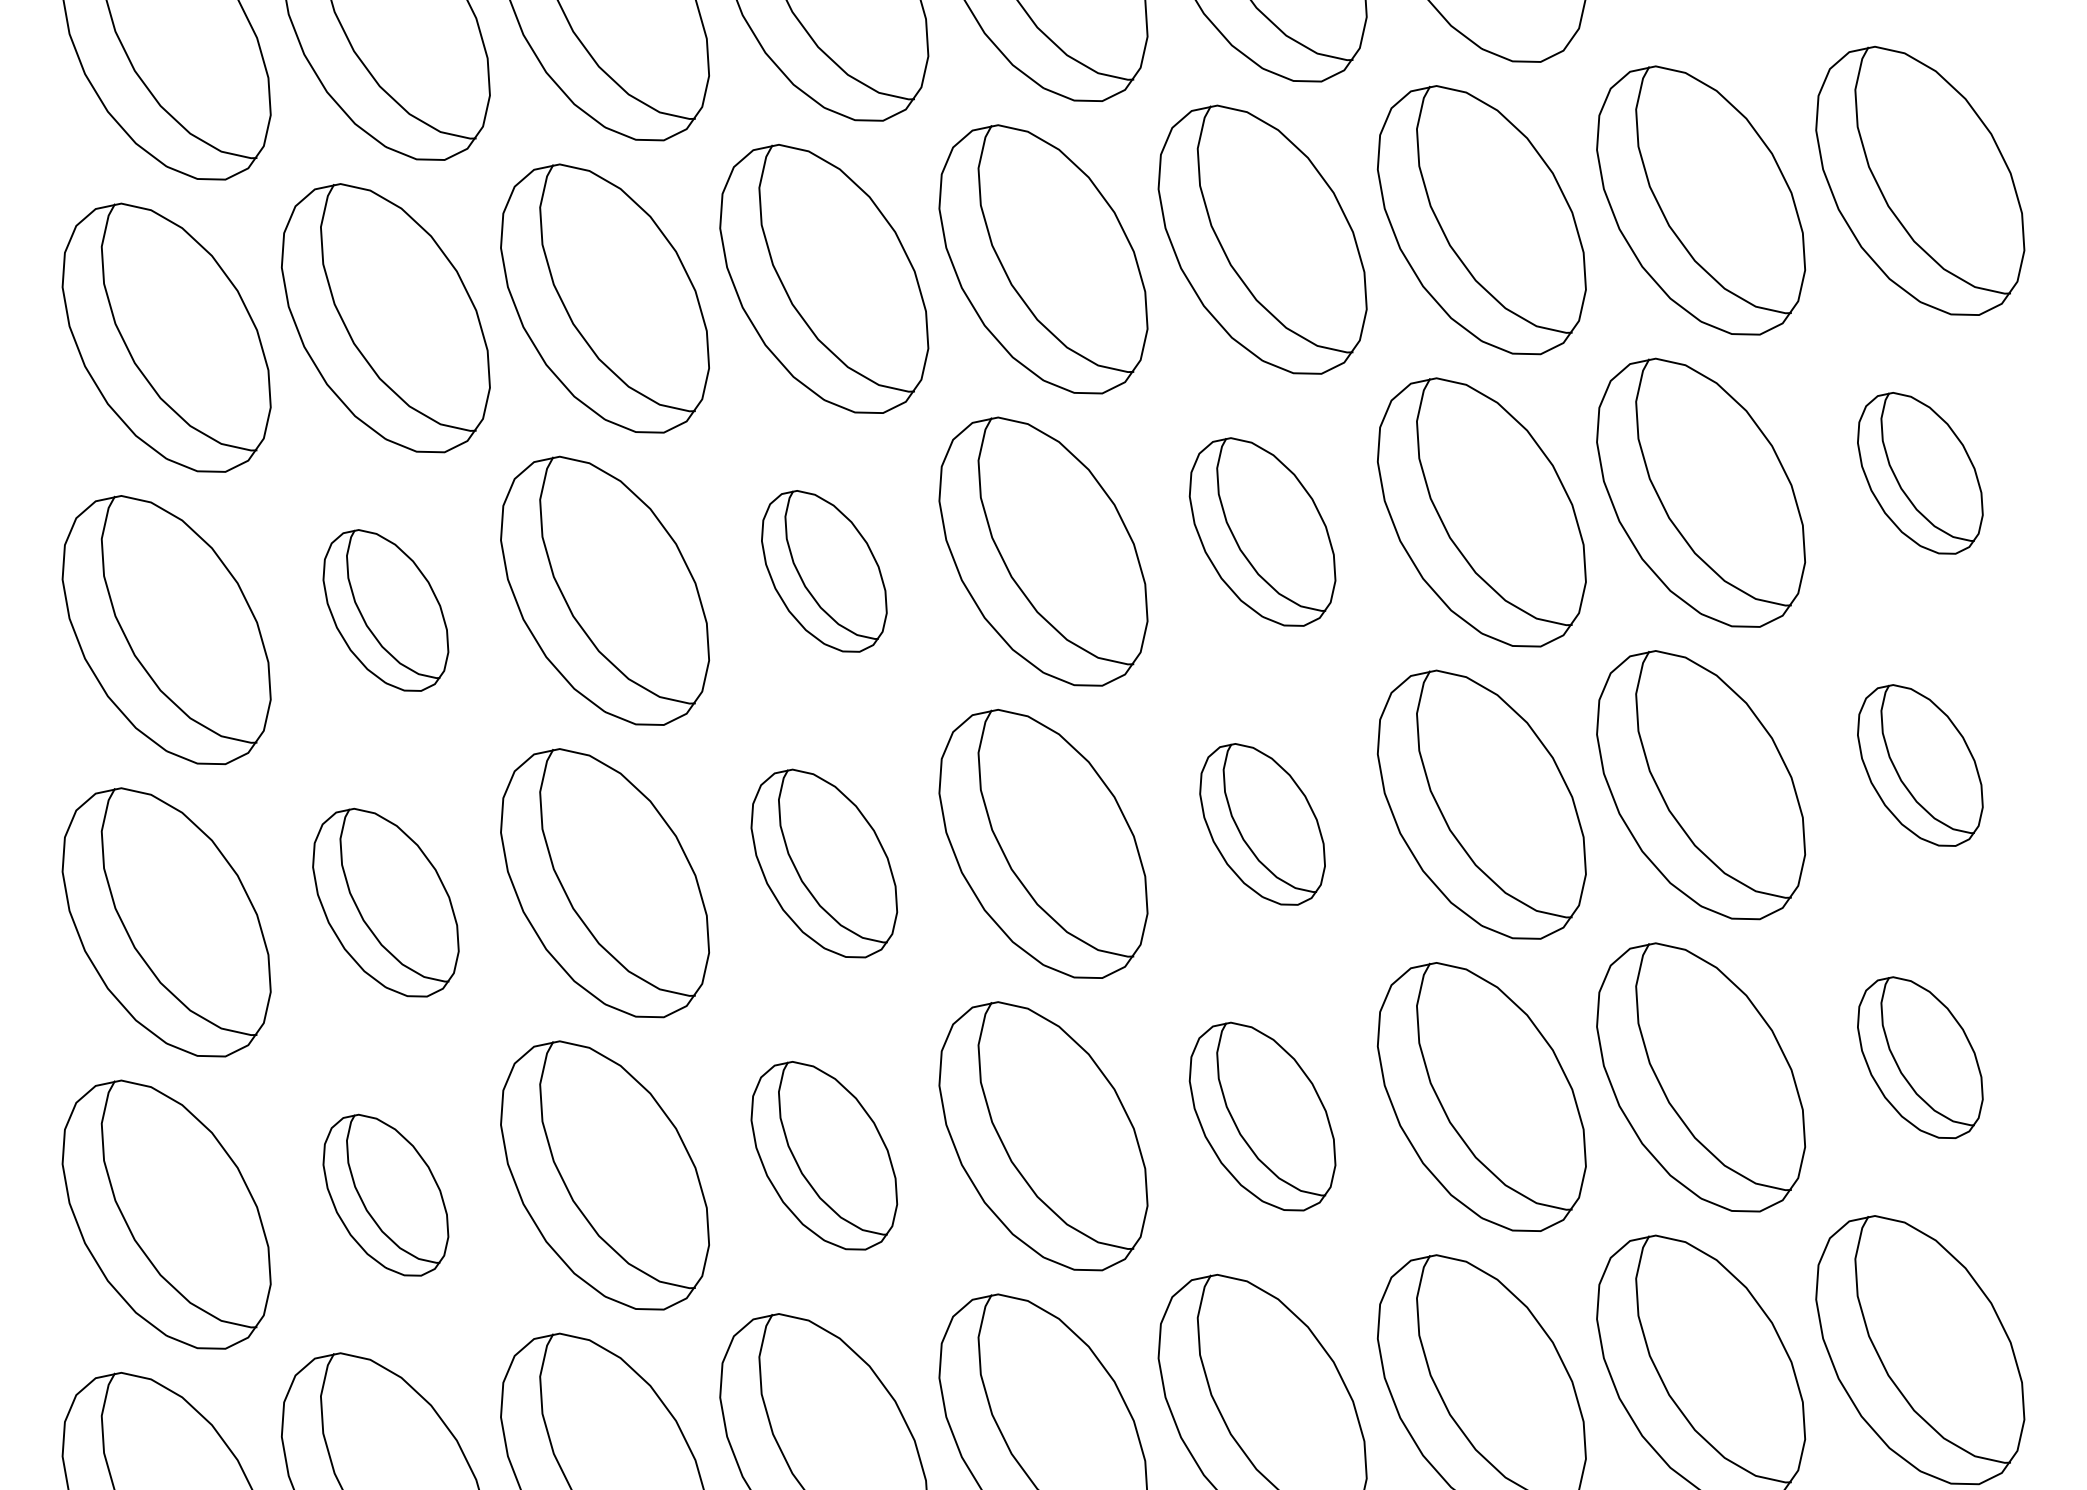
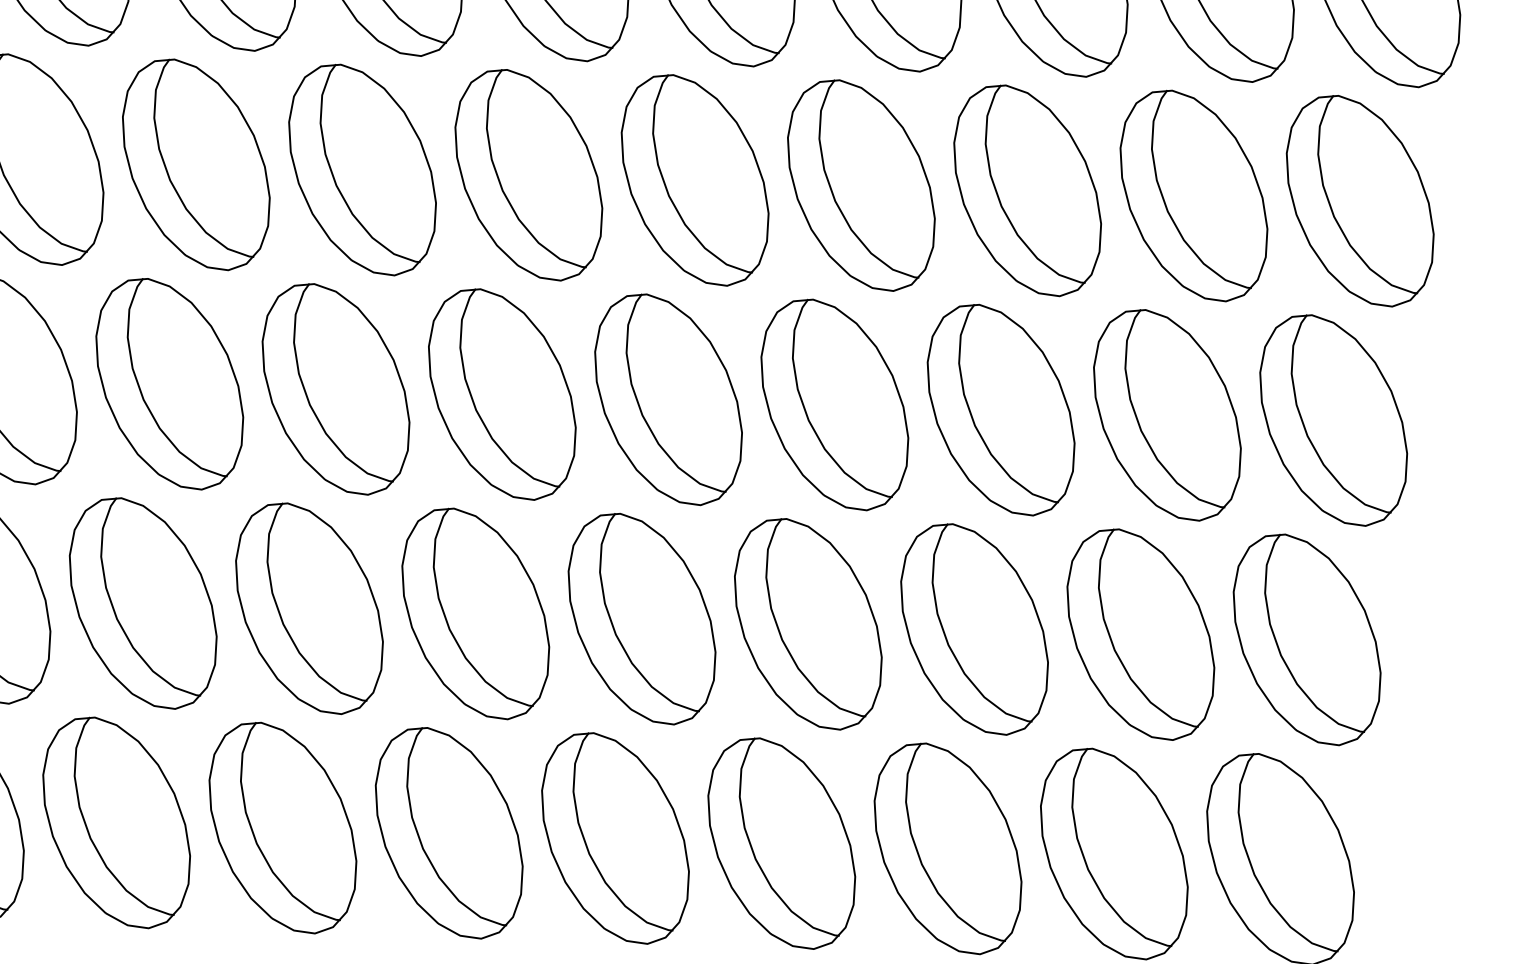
part: (1920, 473) -> (1360, 200), size x1.67
part: (1262, 531) -> (861, 184), size x1.43
part: (824, 571) -> (529, 174), size x1.67
part: (385, 610) -> (196, 164), size x1.67
part: (1920, 765) -> (1333, 419), size x1.67
part: (1262, 824) -> (834, 404), size x1.67
part: (824, 863) -> (502, 394), size x1.43
part: (385, 902) -> (169, 383), size x1.43
part: (1920, 1057) -> (1307, 639), size x1.67
part: (1262, 1116) -> (808, 623), size x1.43
part: (824, 1155) -> (476, 613), size x1.43
part: (385, 1195) -> (142, 603), size x1.67

